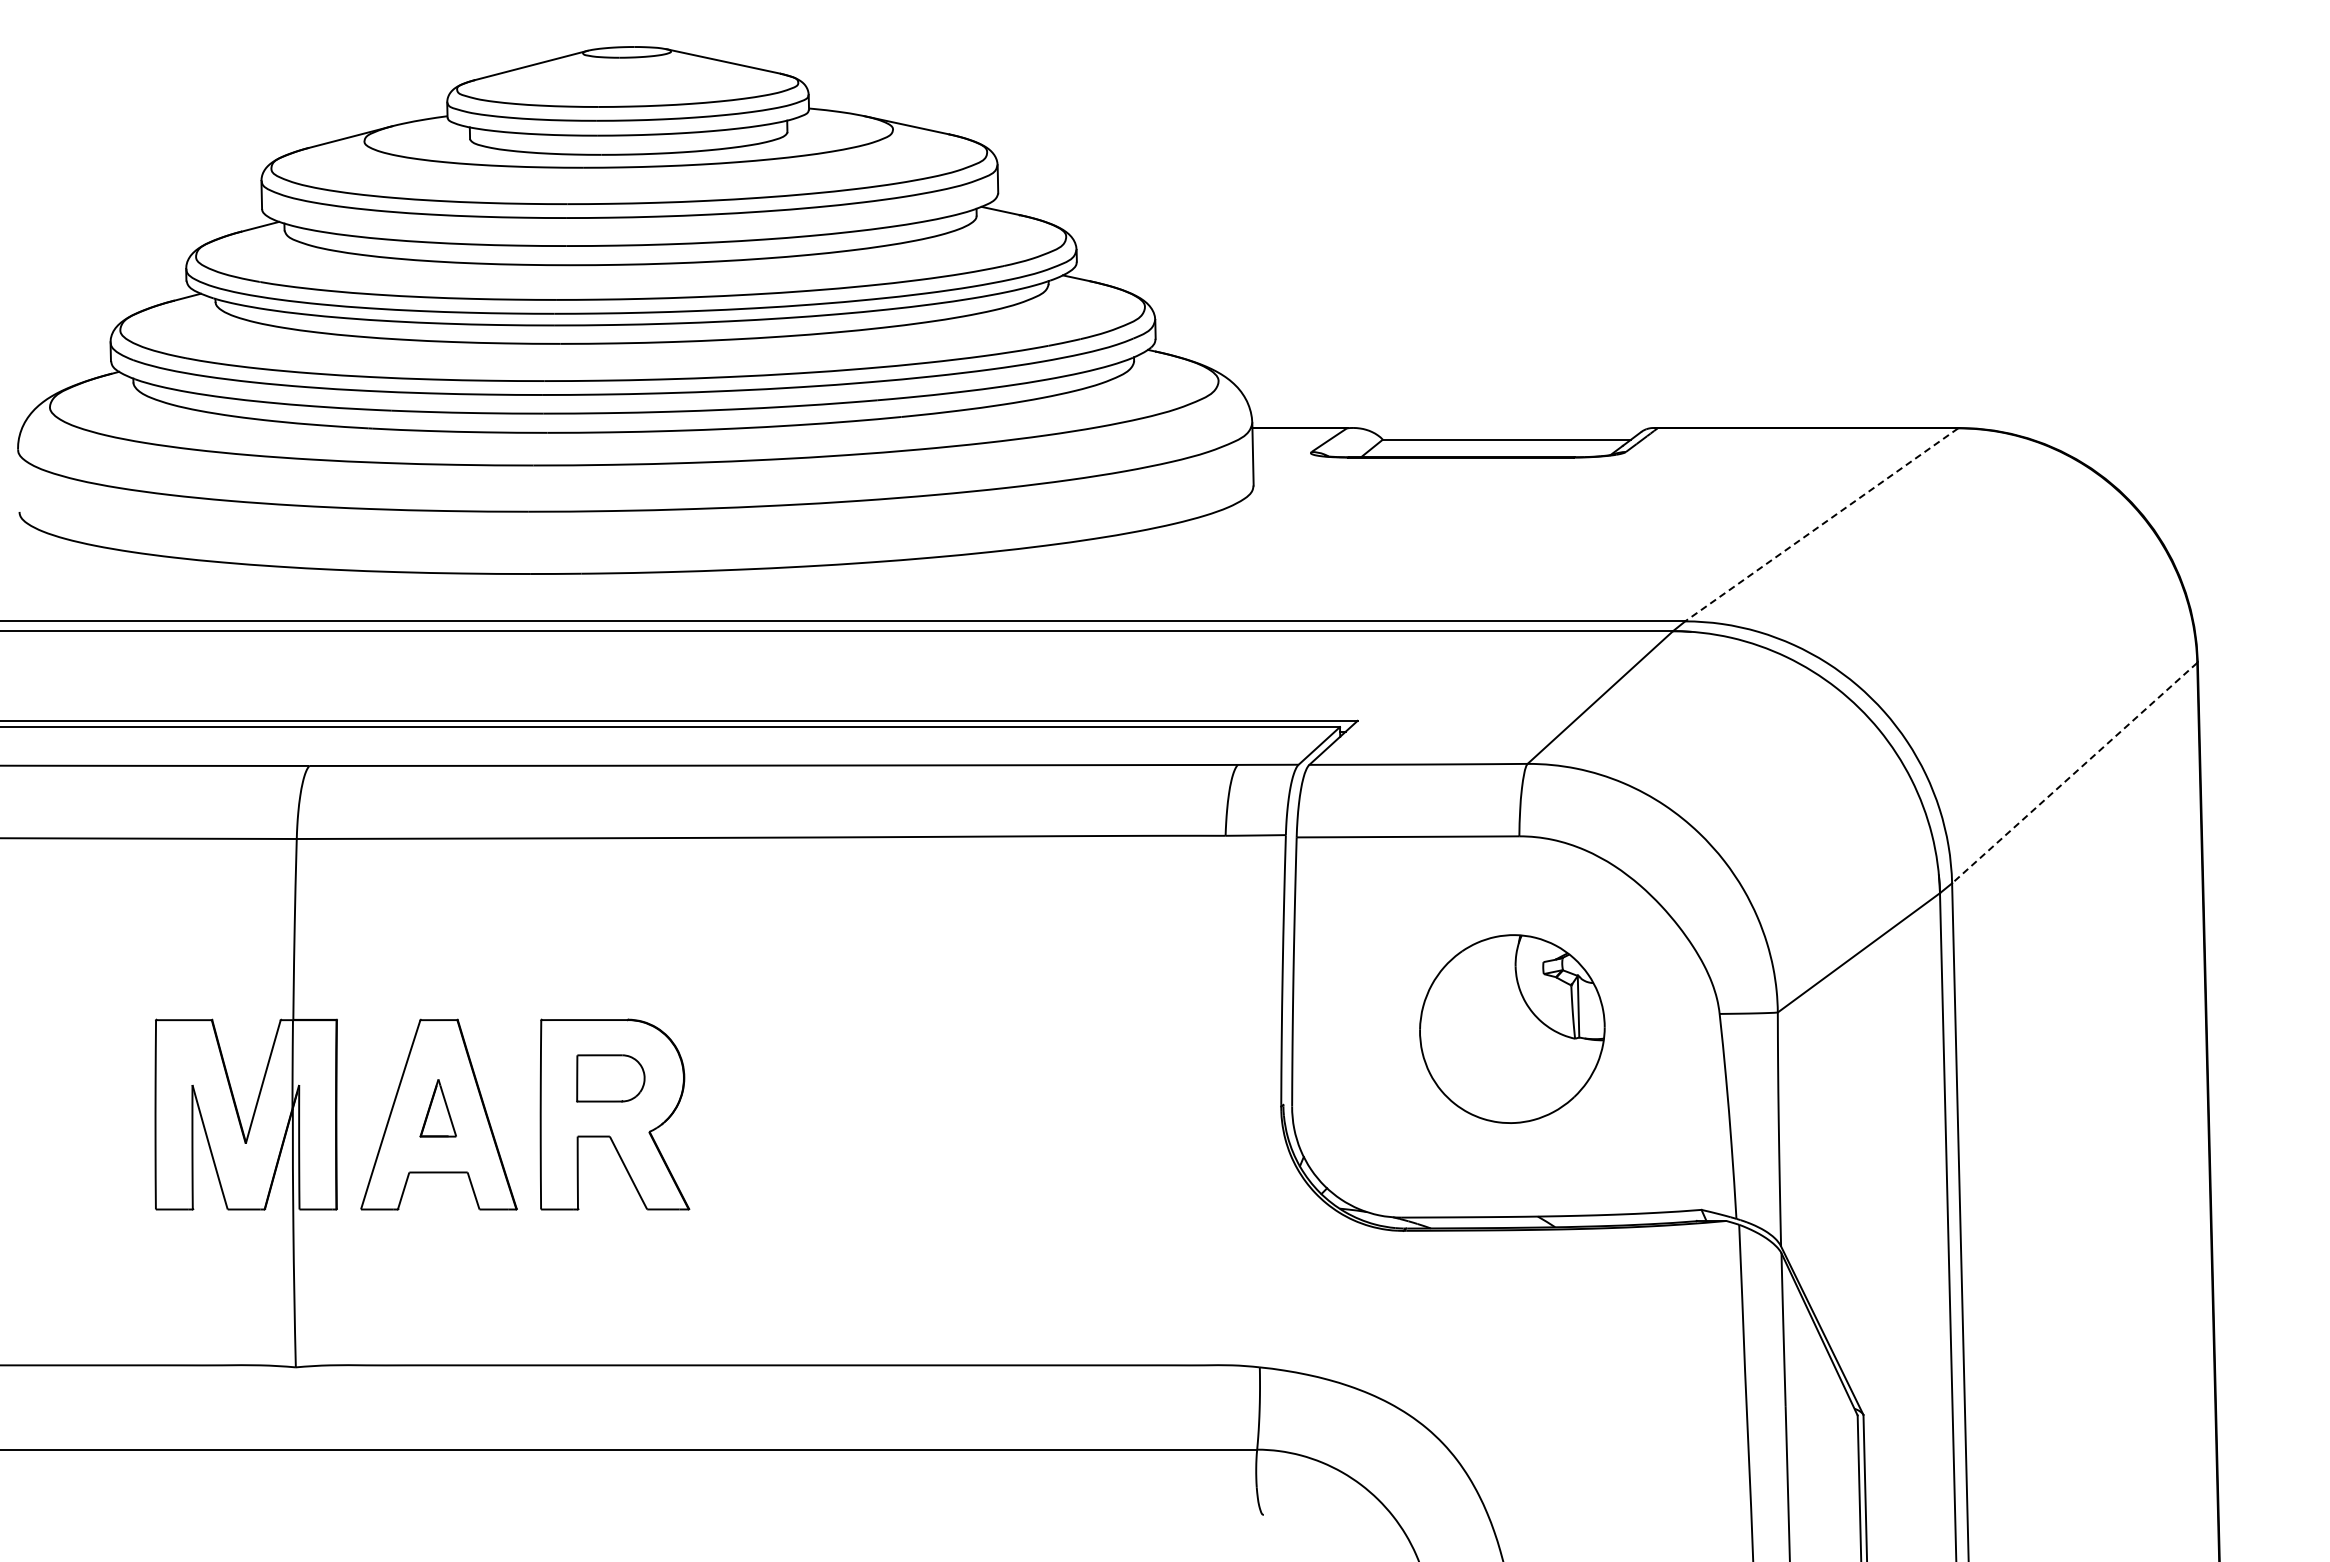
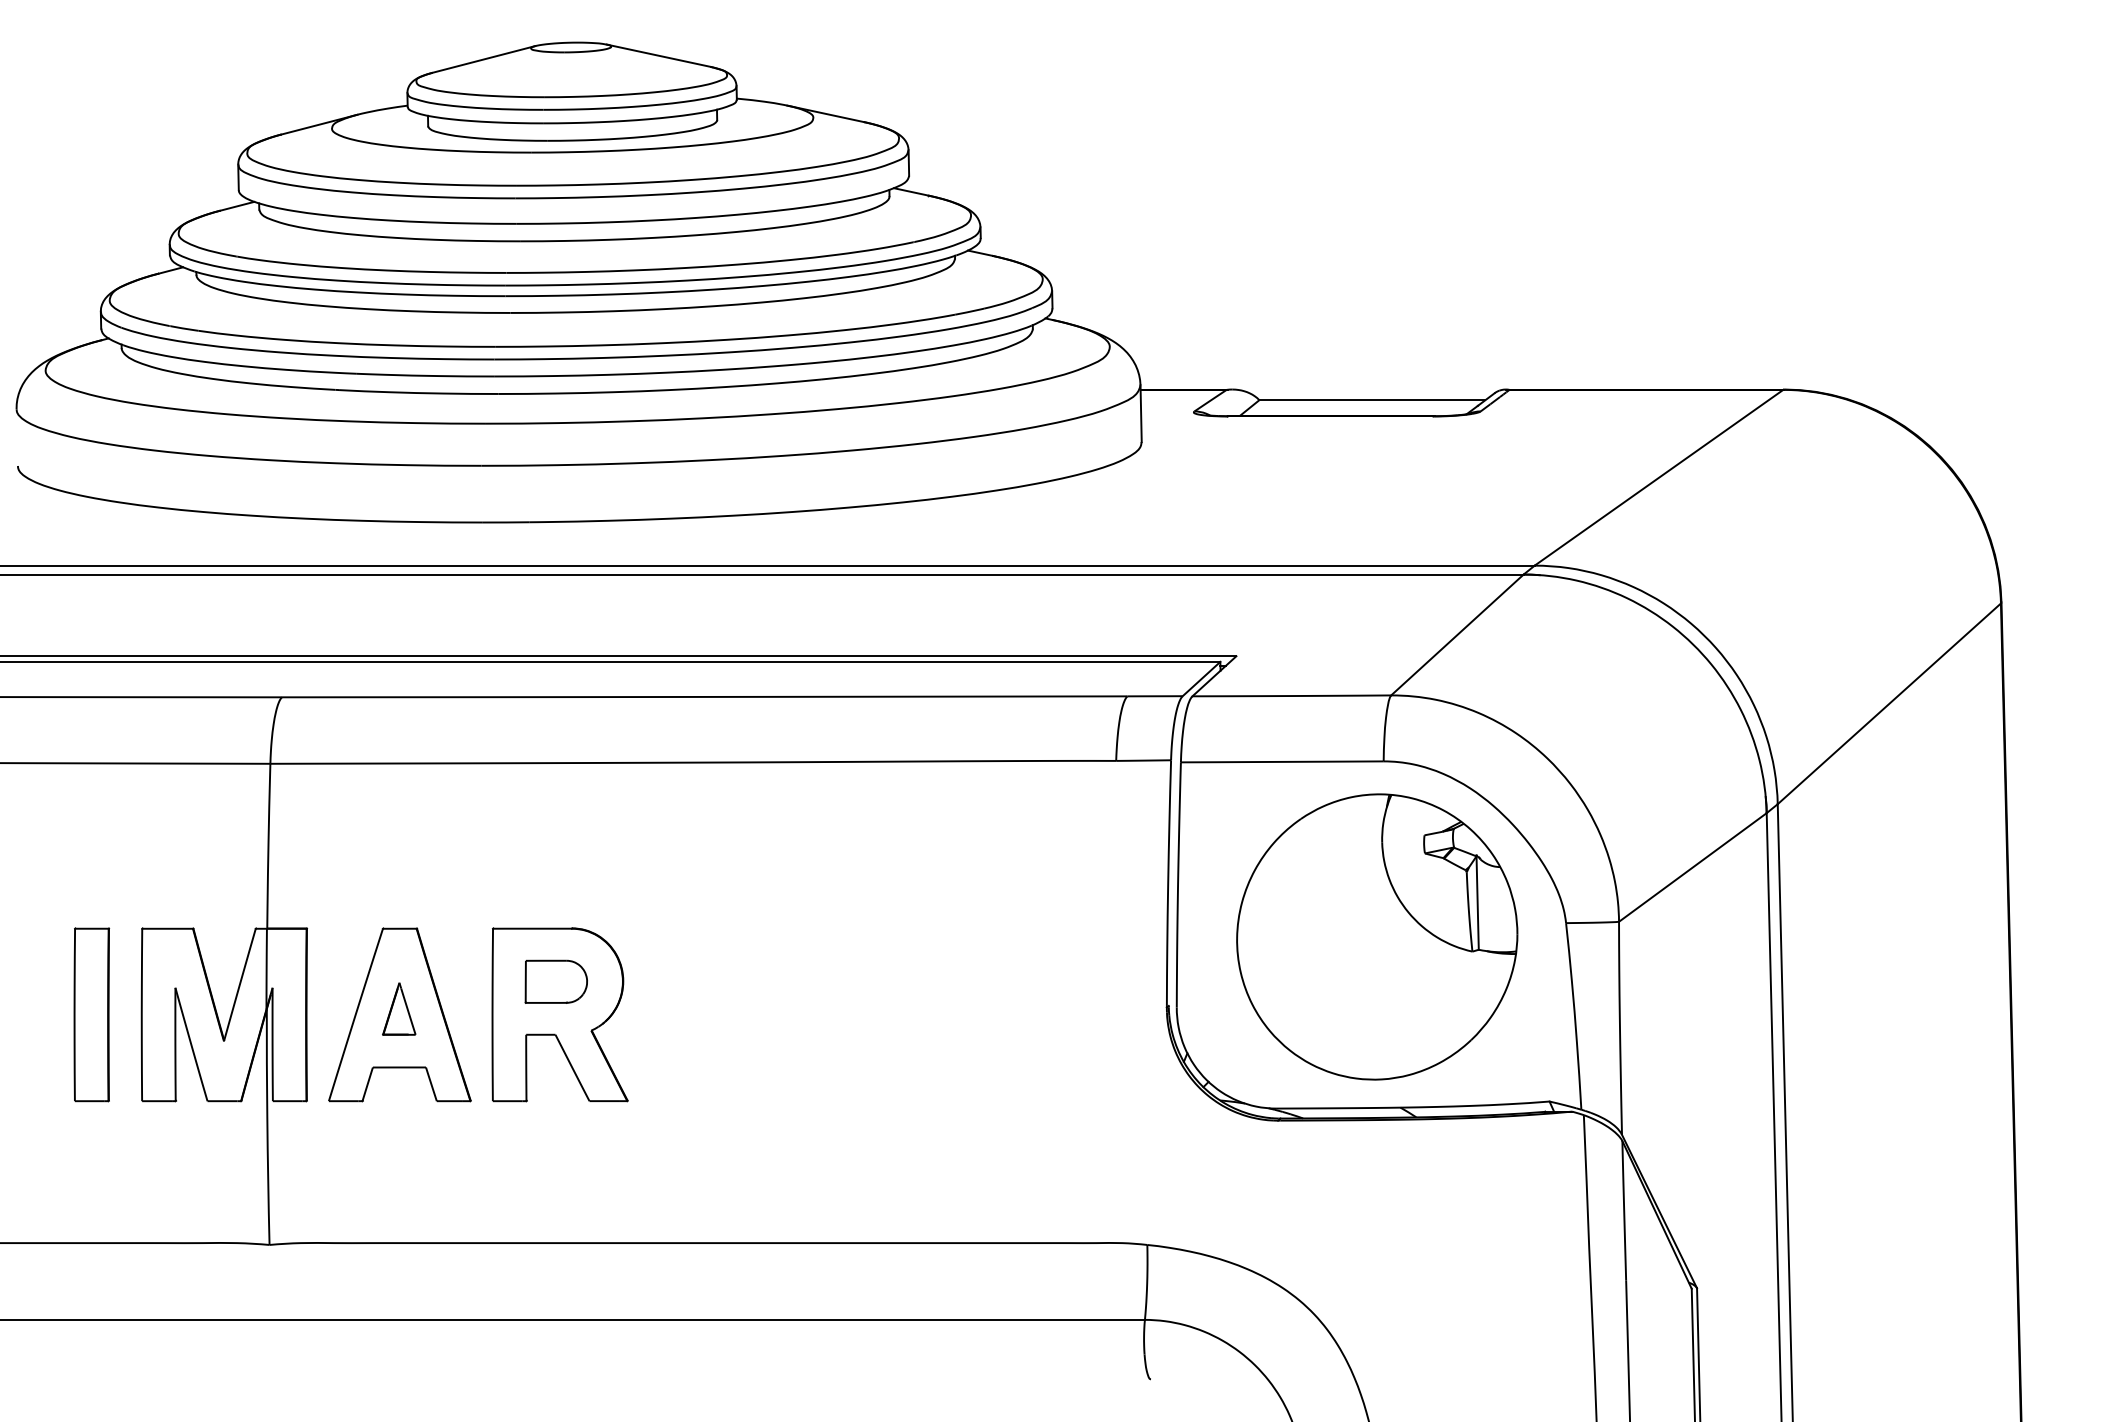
line: (1821, 525) -> (1658, 478), dashed -> solid
line: (2074, 773) -> (1889, 704), dashed -> solid
part: (1512, 1028) -> (1377, 936), size x1.67
part: (100, 1114) -> (91, 1014), added

